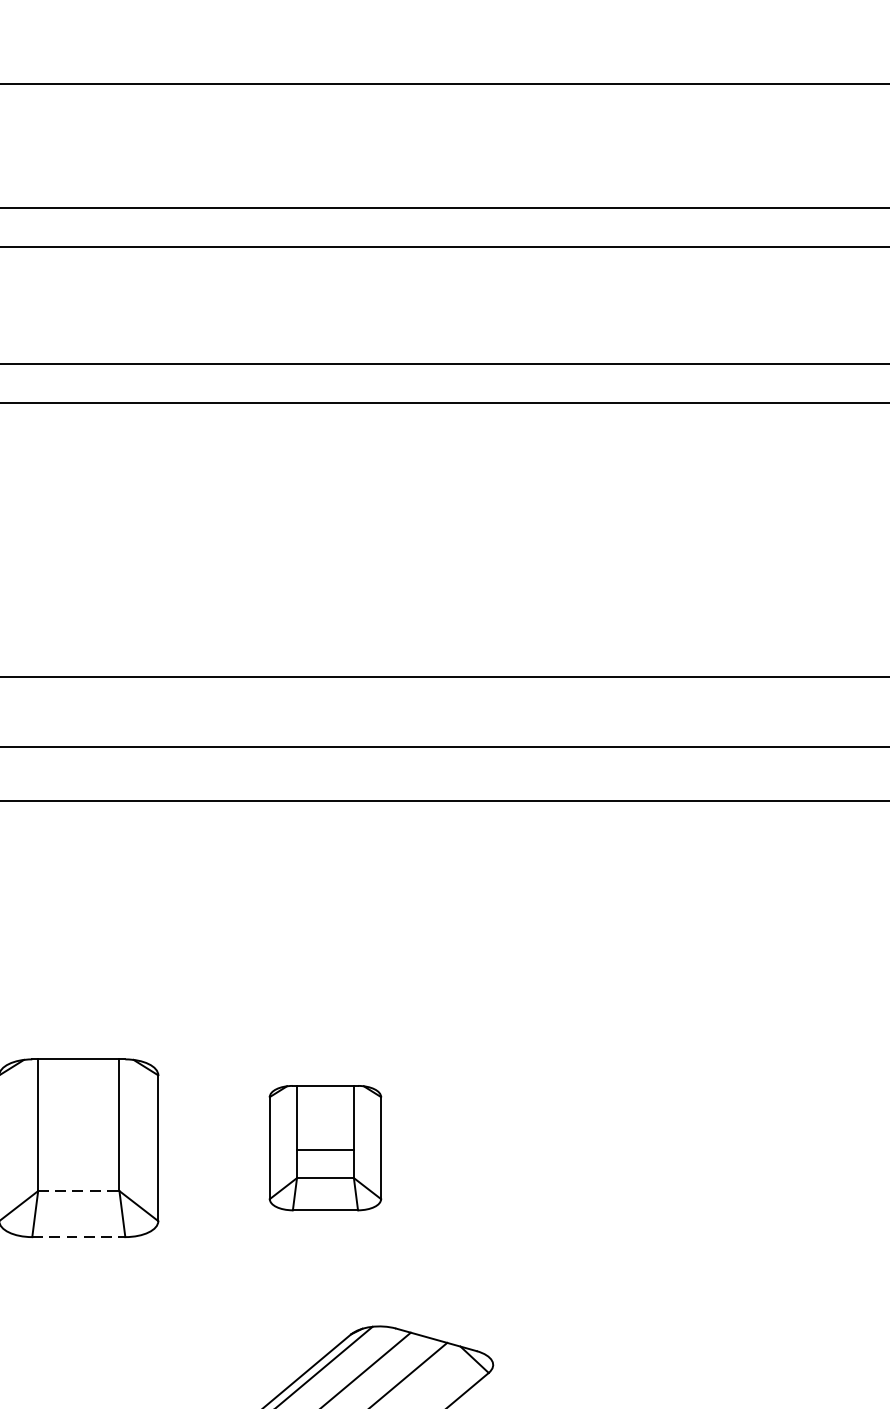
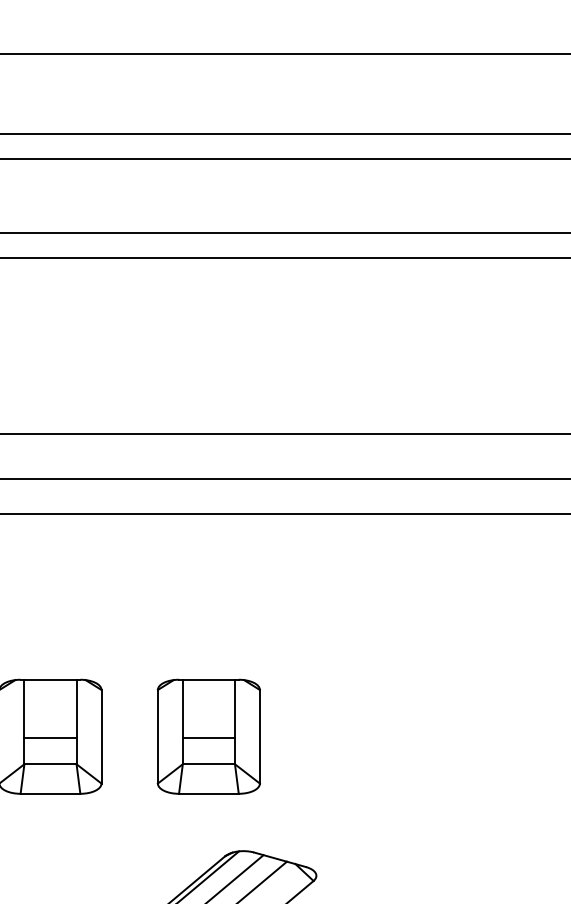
part: (325, 1147) -> (208, 736), size x1.43
line: (78, 1150) -> (50, 738), added
line: (78, 1191) -> (50, 764), dashed -> solid
line: (78, 1236) -> (50, 793), dashed -> solid

